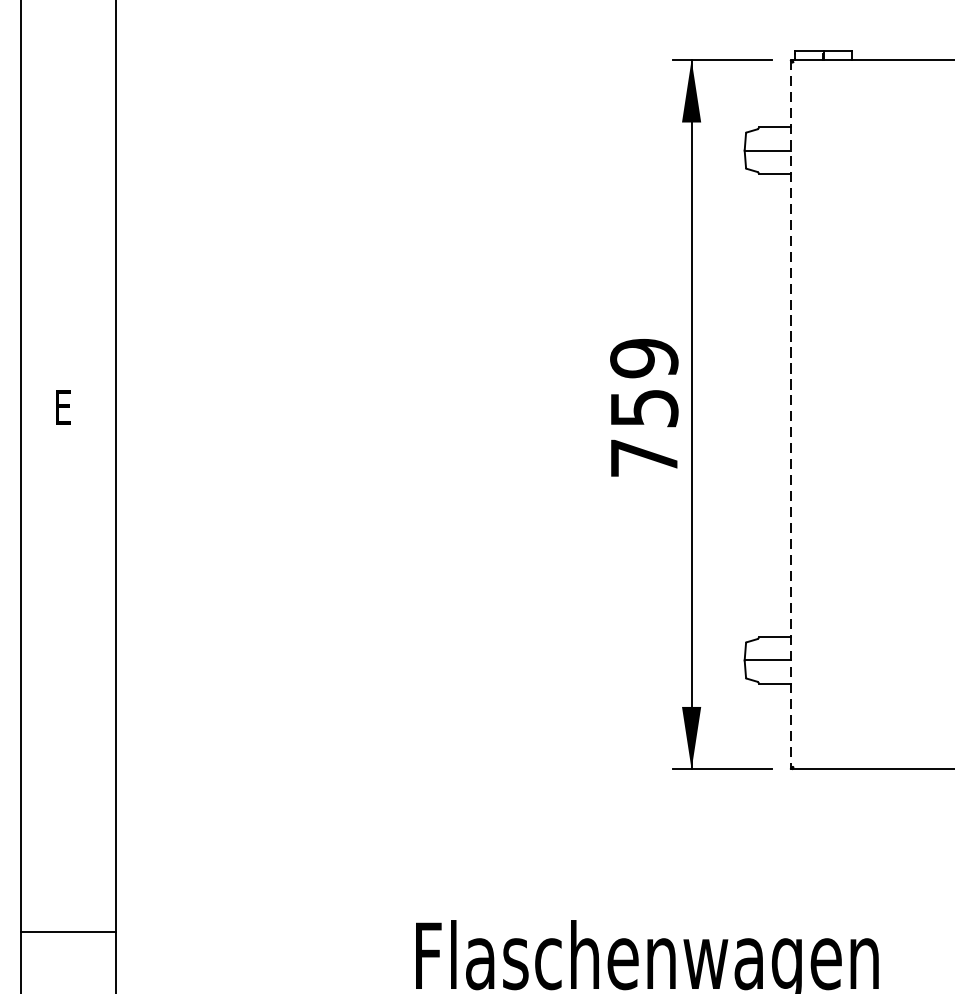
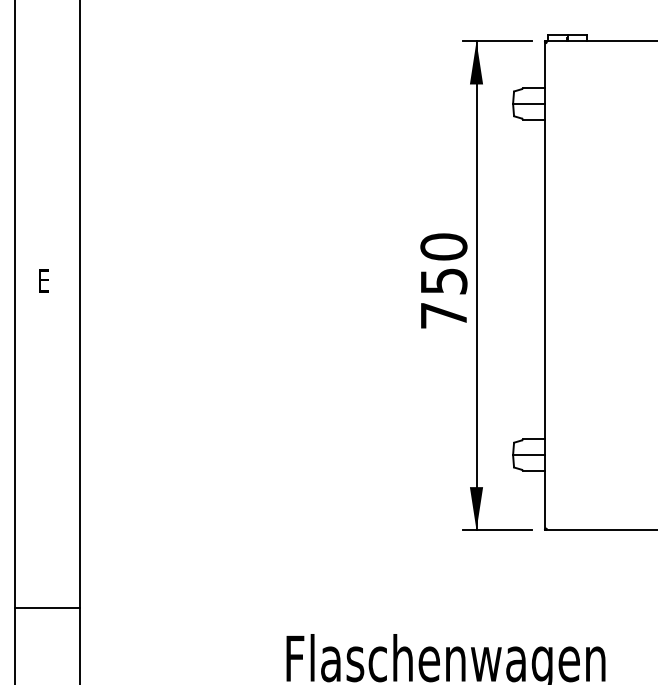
text: (643, 357) -> (443, 246), 759 -> 750
line: (790, 415) -> (544, 286), dashed -> solid
line: (67, 932) -> (46, 608), moved

